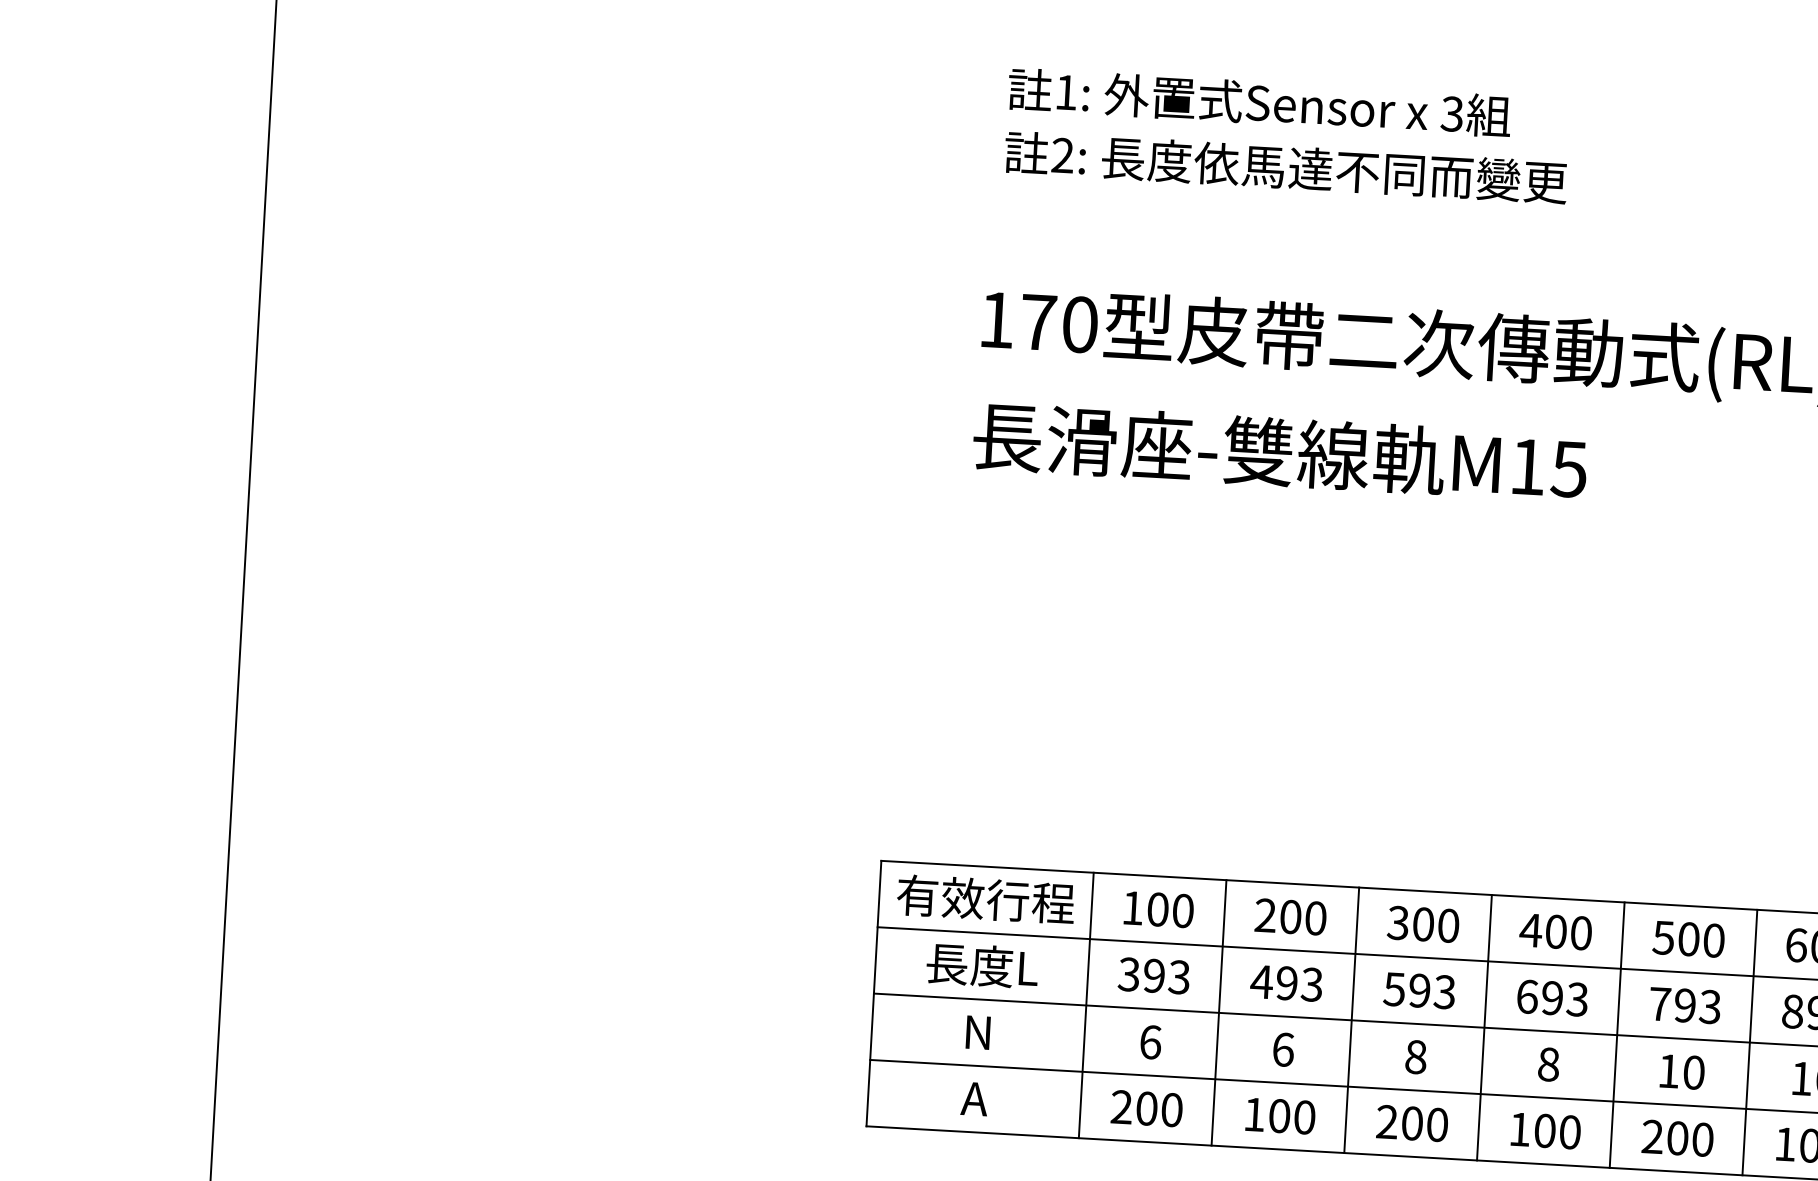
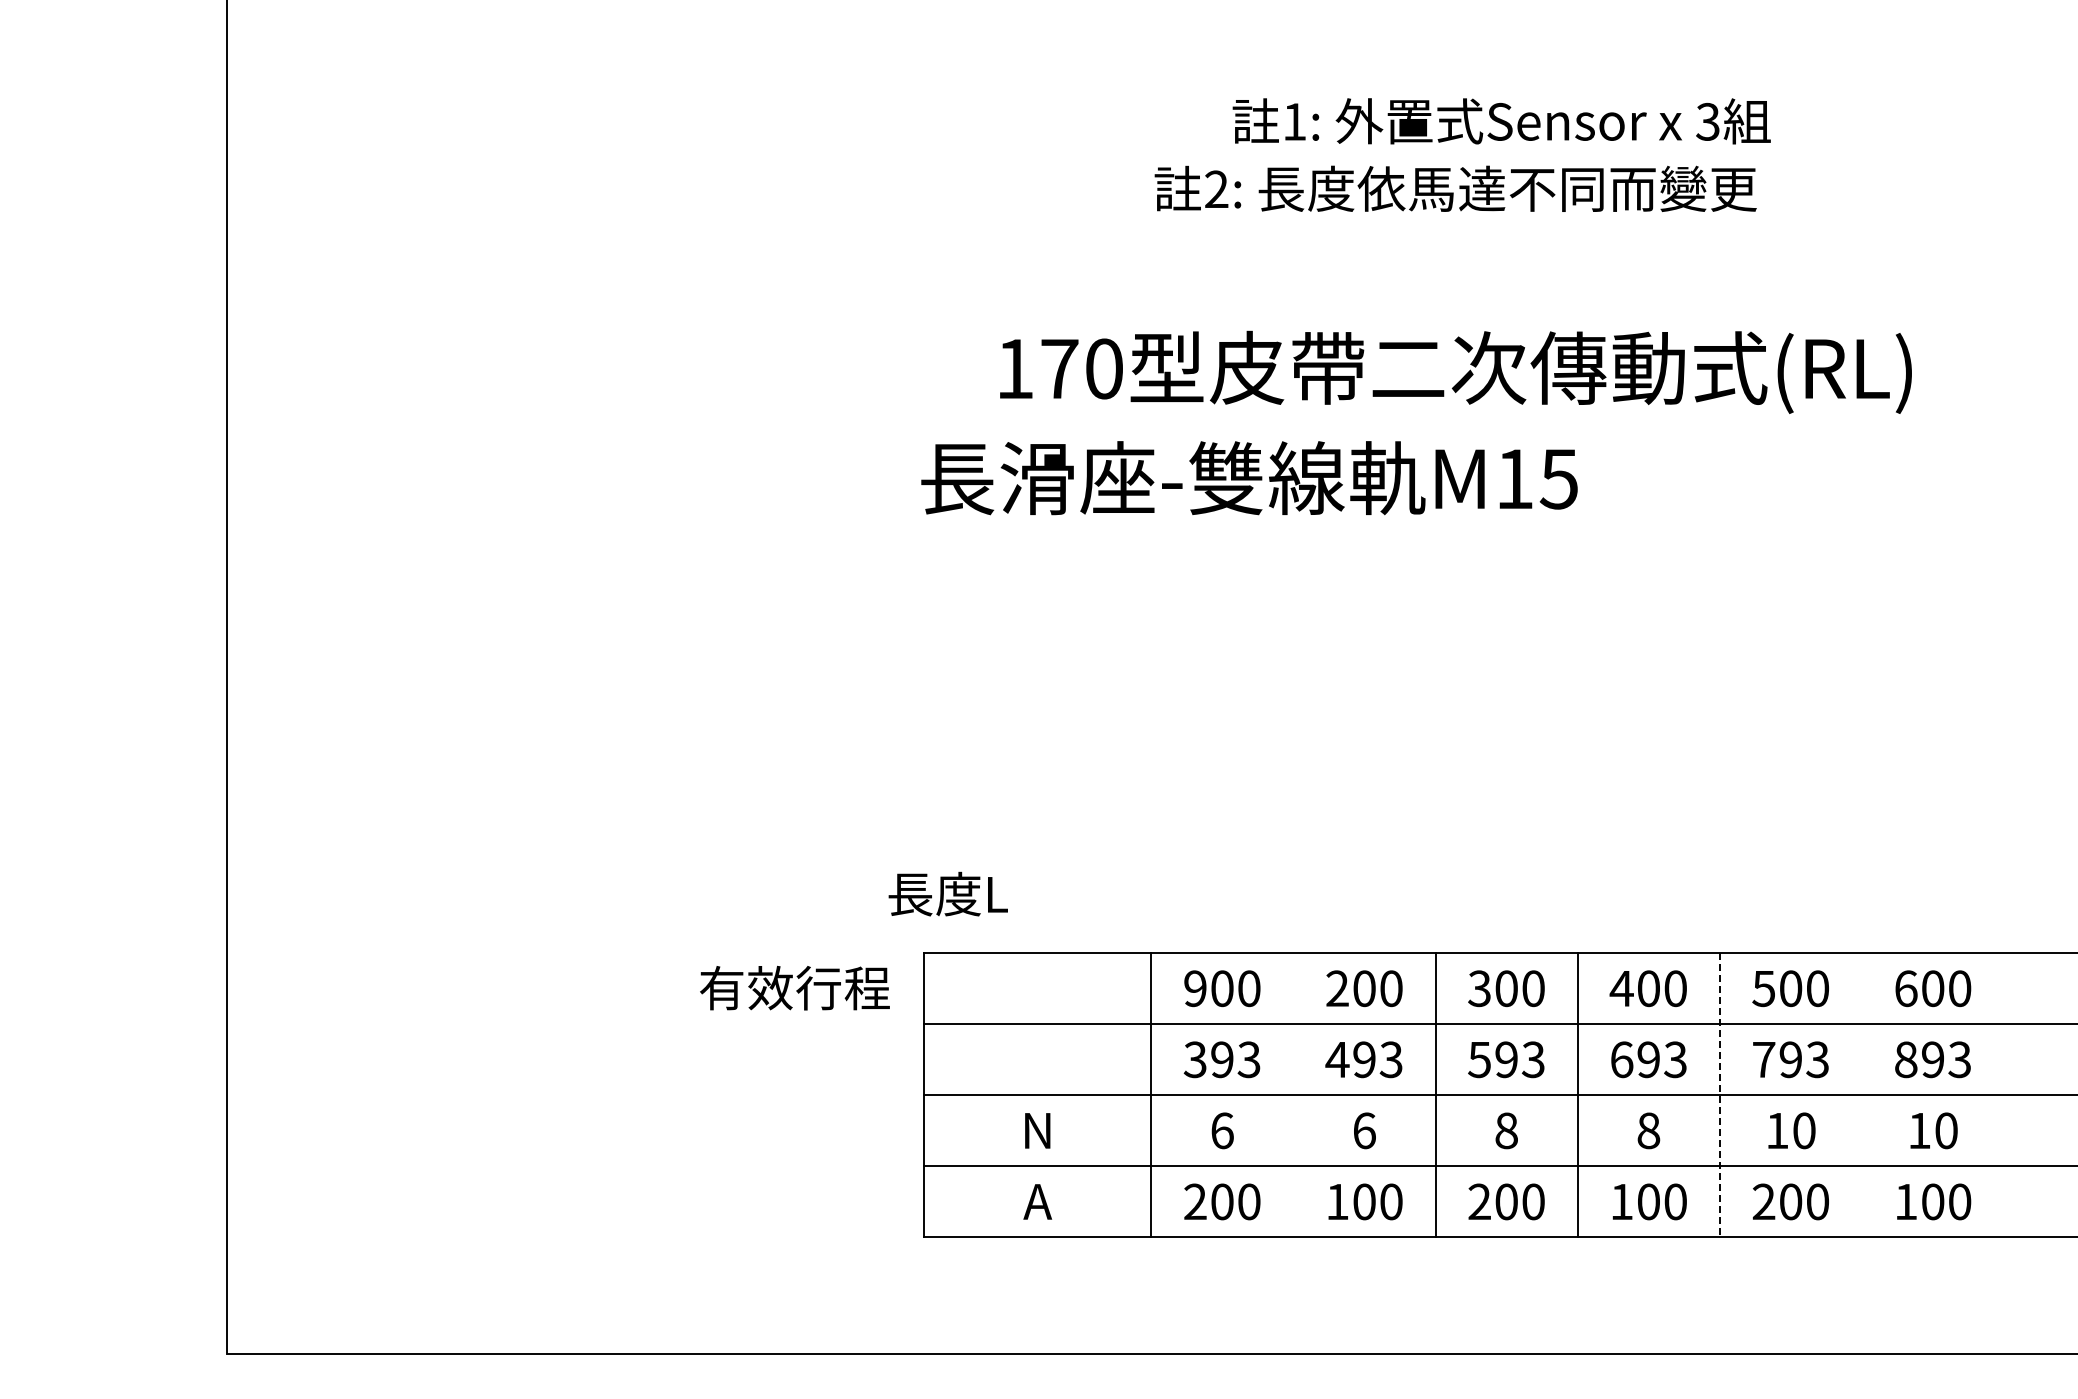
text: (1259, 102) -> (1501, 121), moved
text: (1285, 167) -> (1455, 188), moved
text: (1280, 452) -> (1249, 478), moved
text: (985, 898) -> (794, 987), moved
text: (1132, 907) -> (1195, 988), 100 -> 900
text: (981, 965) -> (947, 893), moved
line: (1218, 1013) -> (1293, 1095), removed
line: (1617, 1035) -> (1720, 1095), solid -> dashed
line: (1750, 1042) -> (1862, 1095), removed

